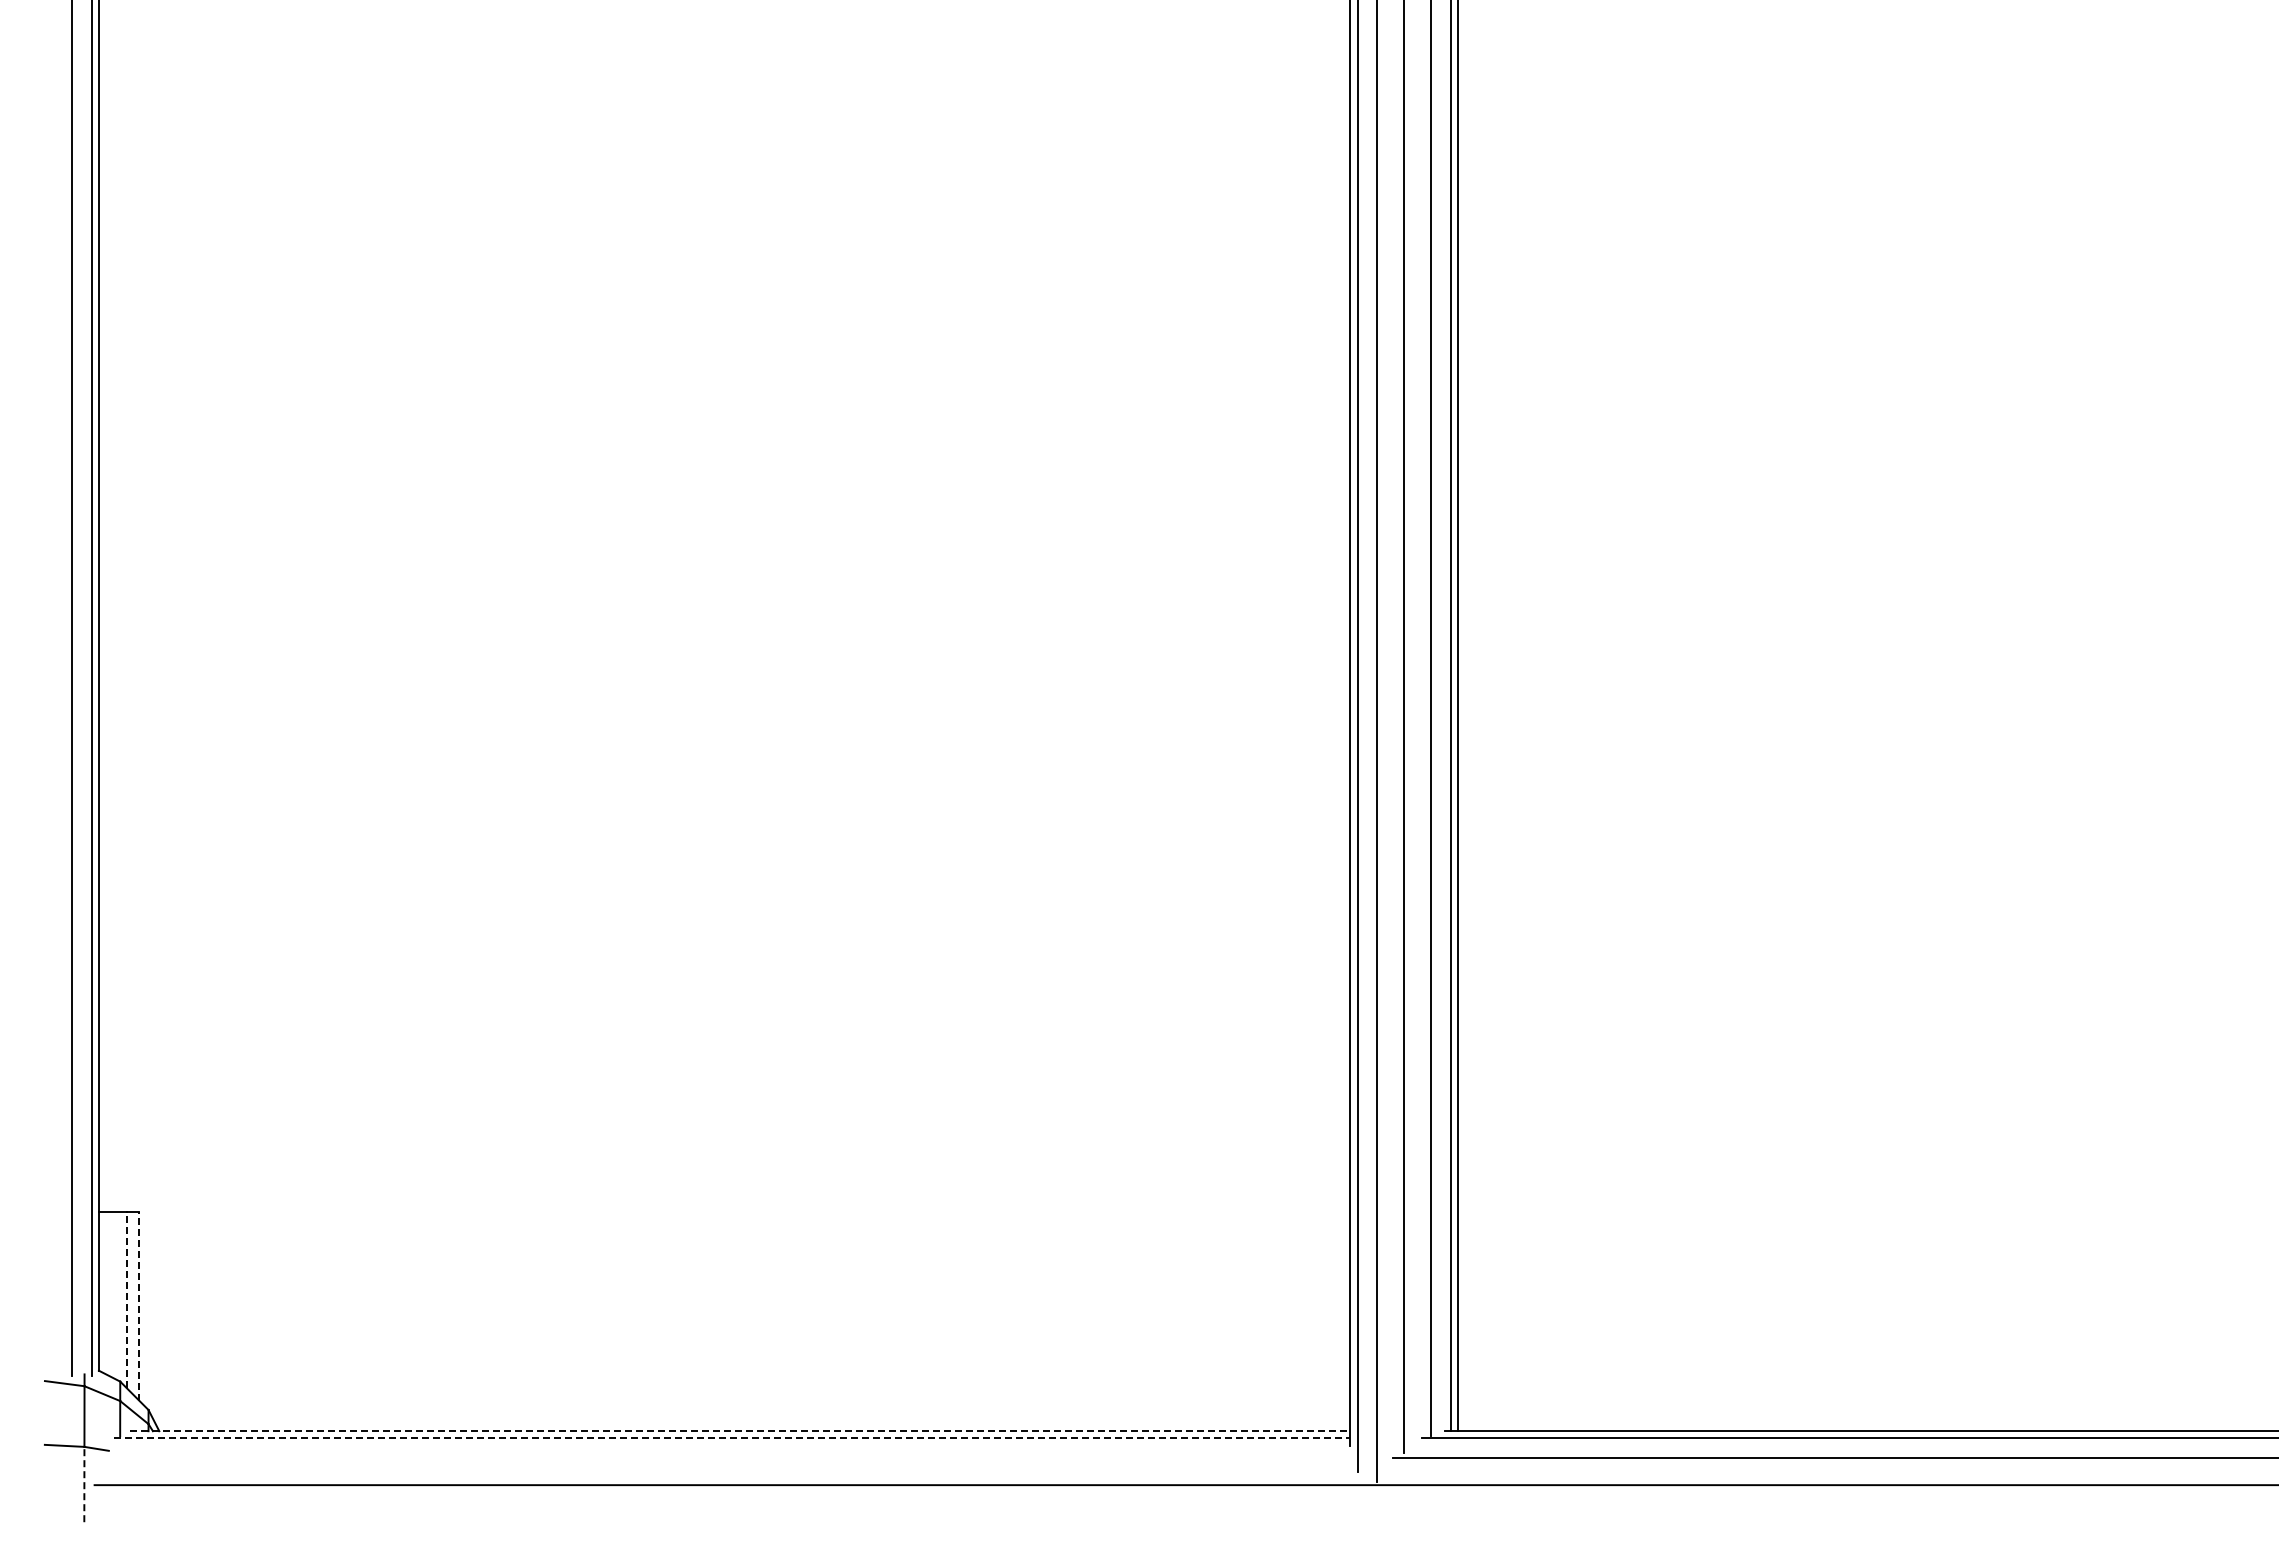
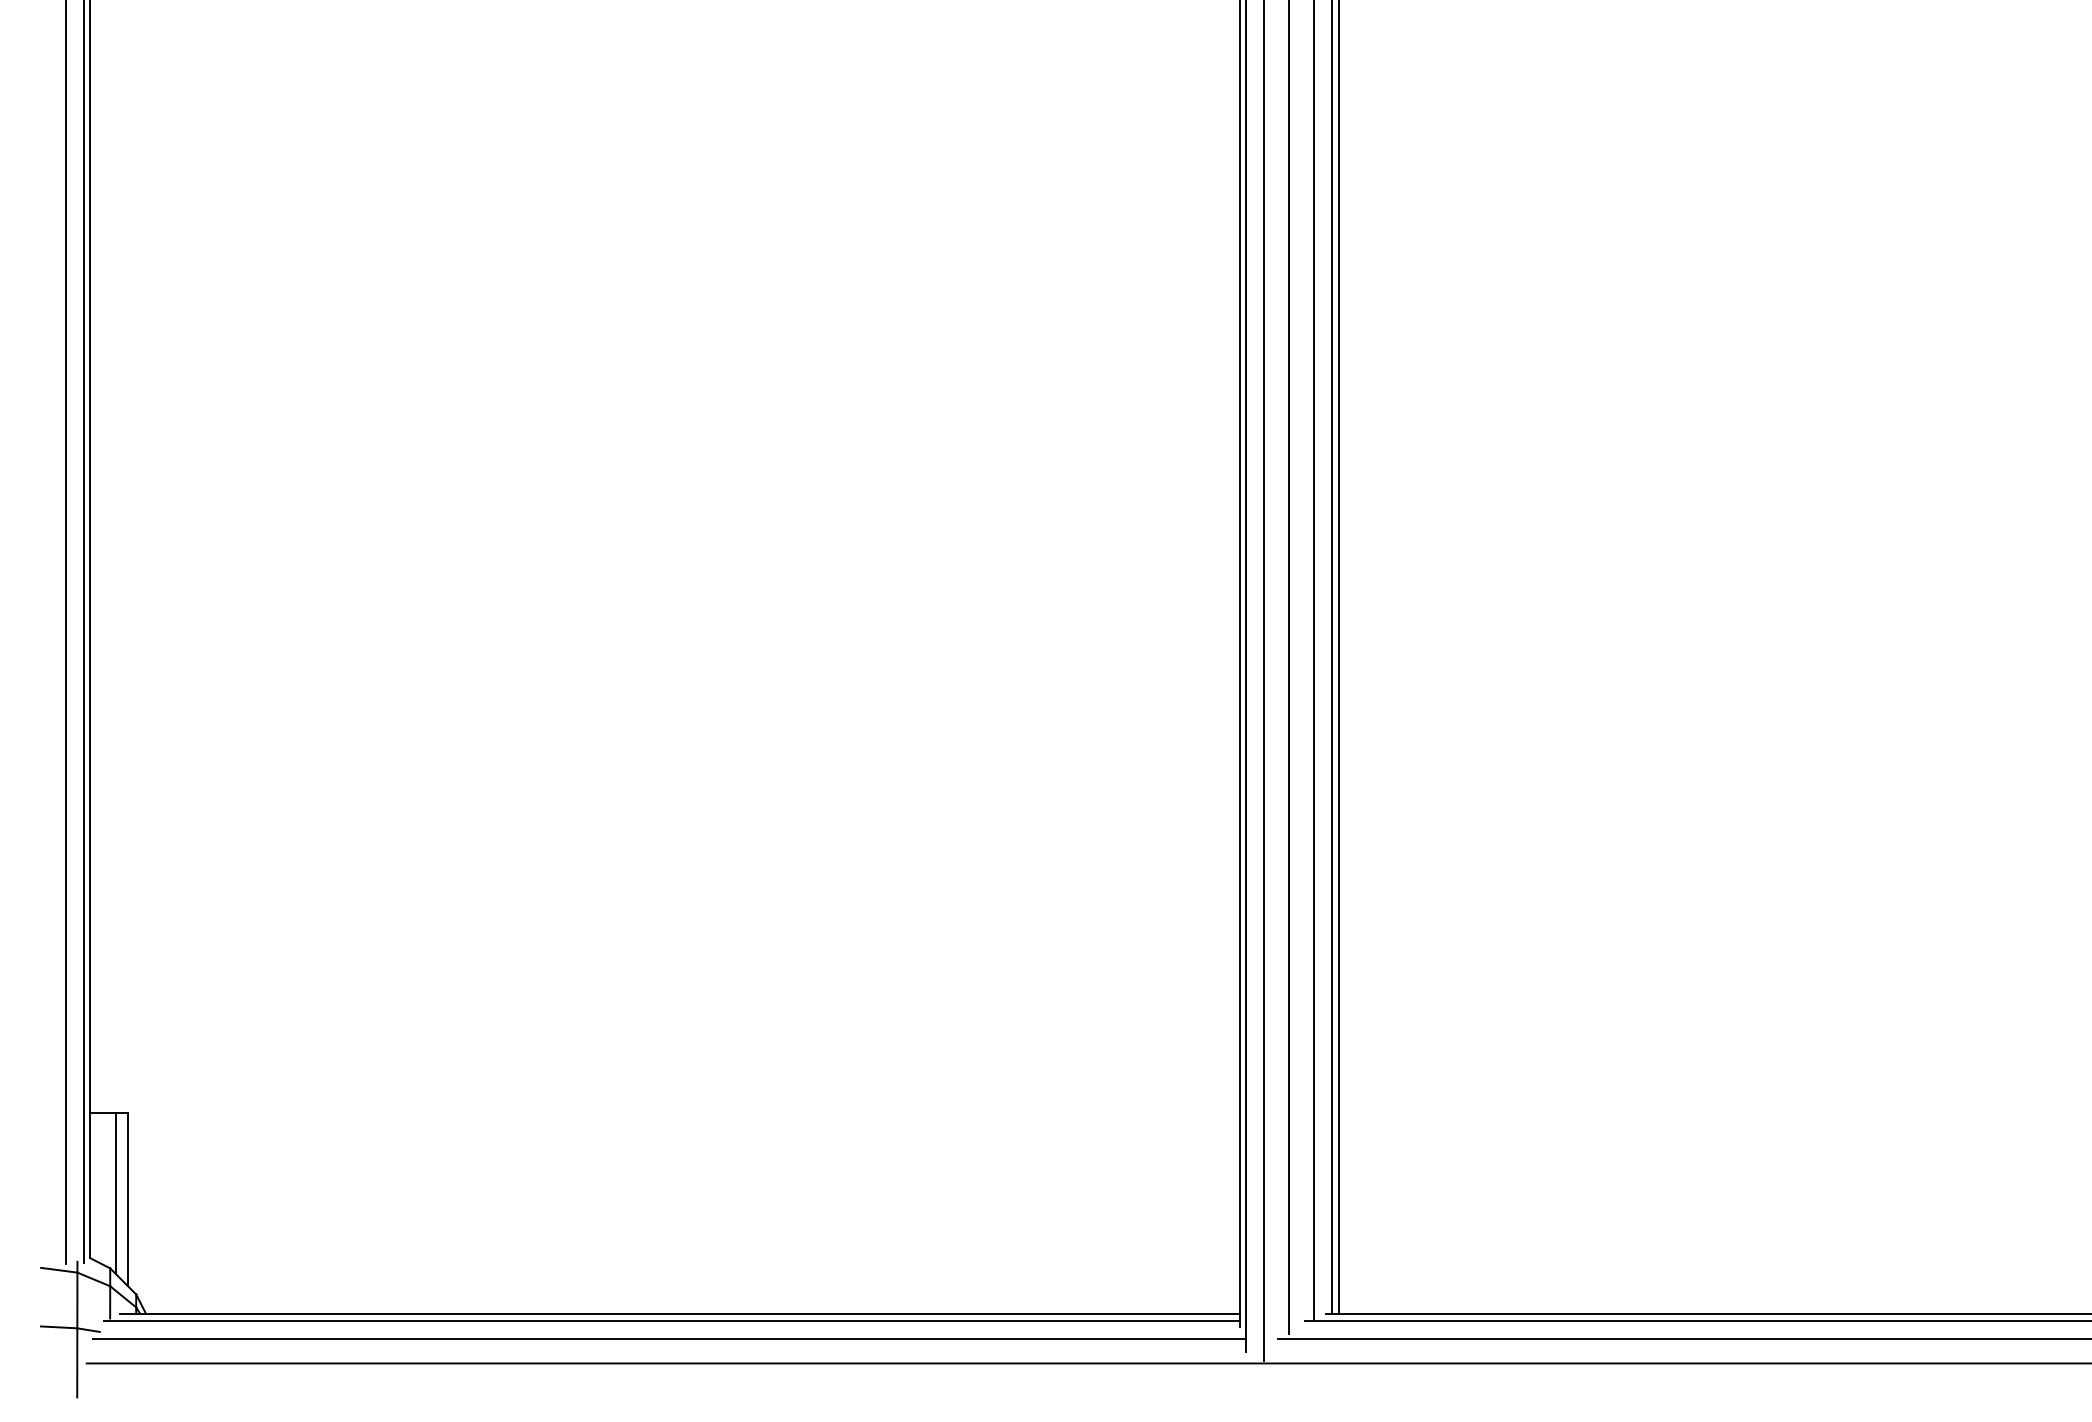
line: (126, 1299) -> (115, 1193), dashed -> solid
line: (139, 1305) -> (127, 1198), dashed -> solid
line: (740, 1431) -> (679, 1314), dashed -> solid
line: (732, 1438) -> (672, 1320), dashed -> solid
line: (728, 1458) -> (668, 1338), added
line: (84, 1484) -> (77, 1362), dashed -> solid

